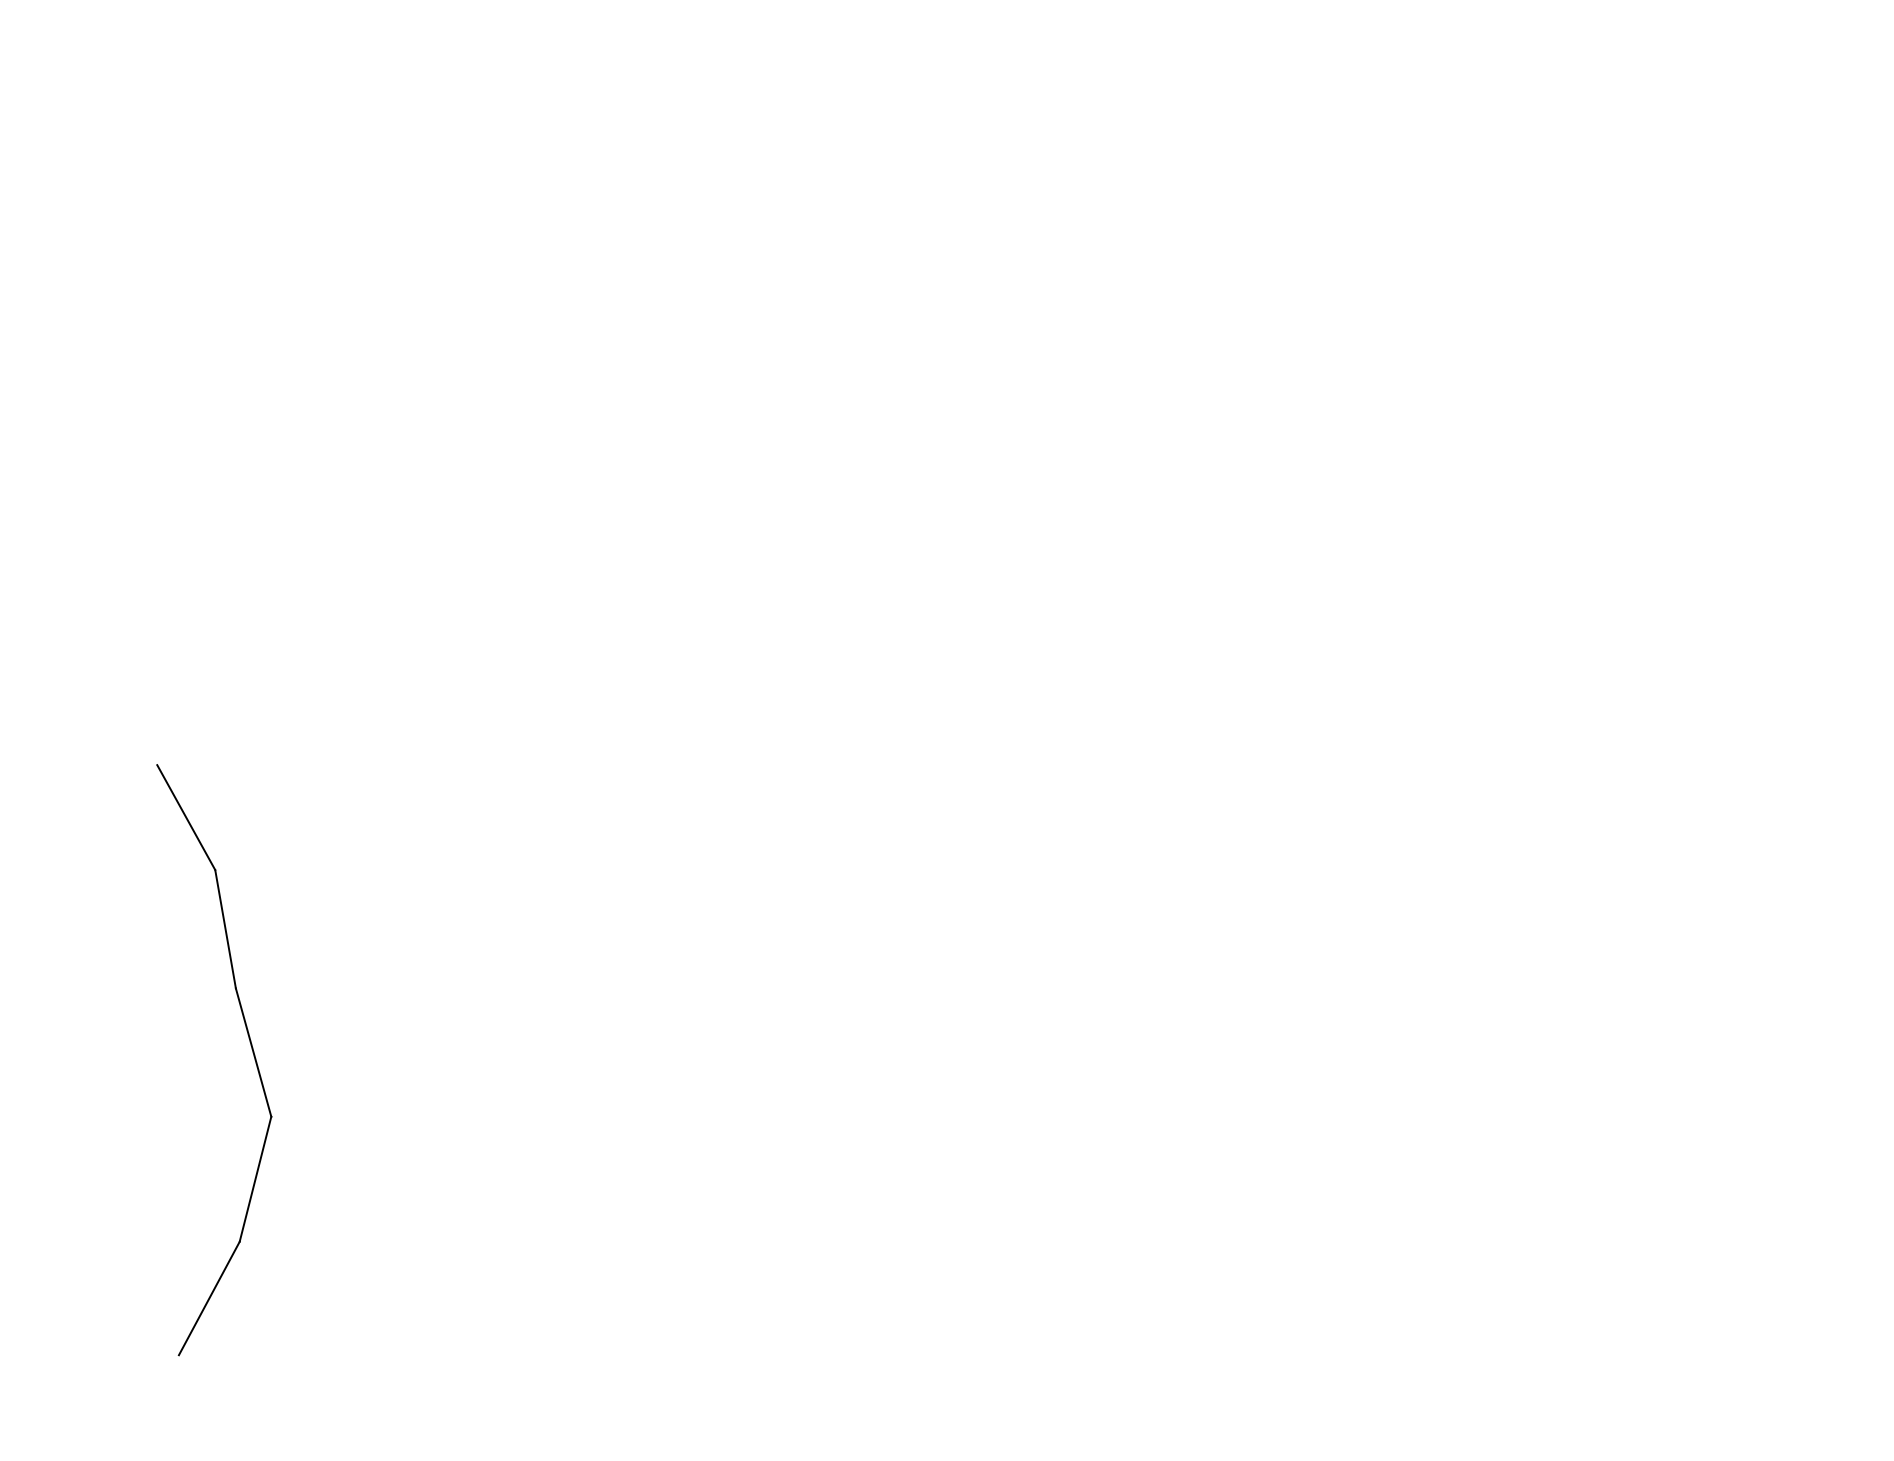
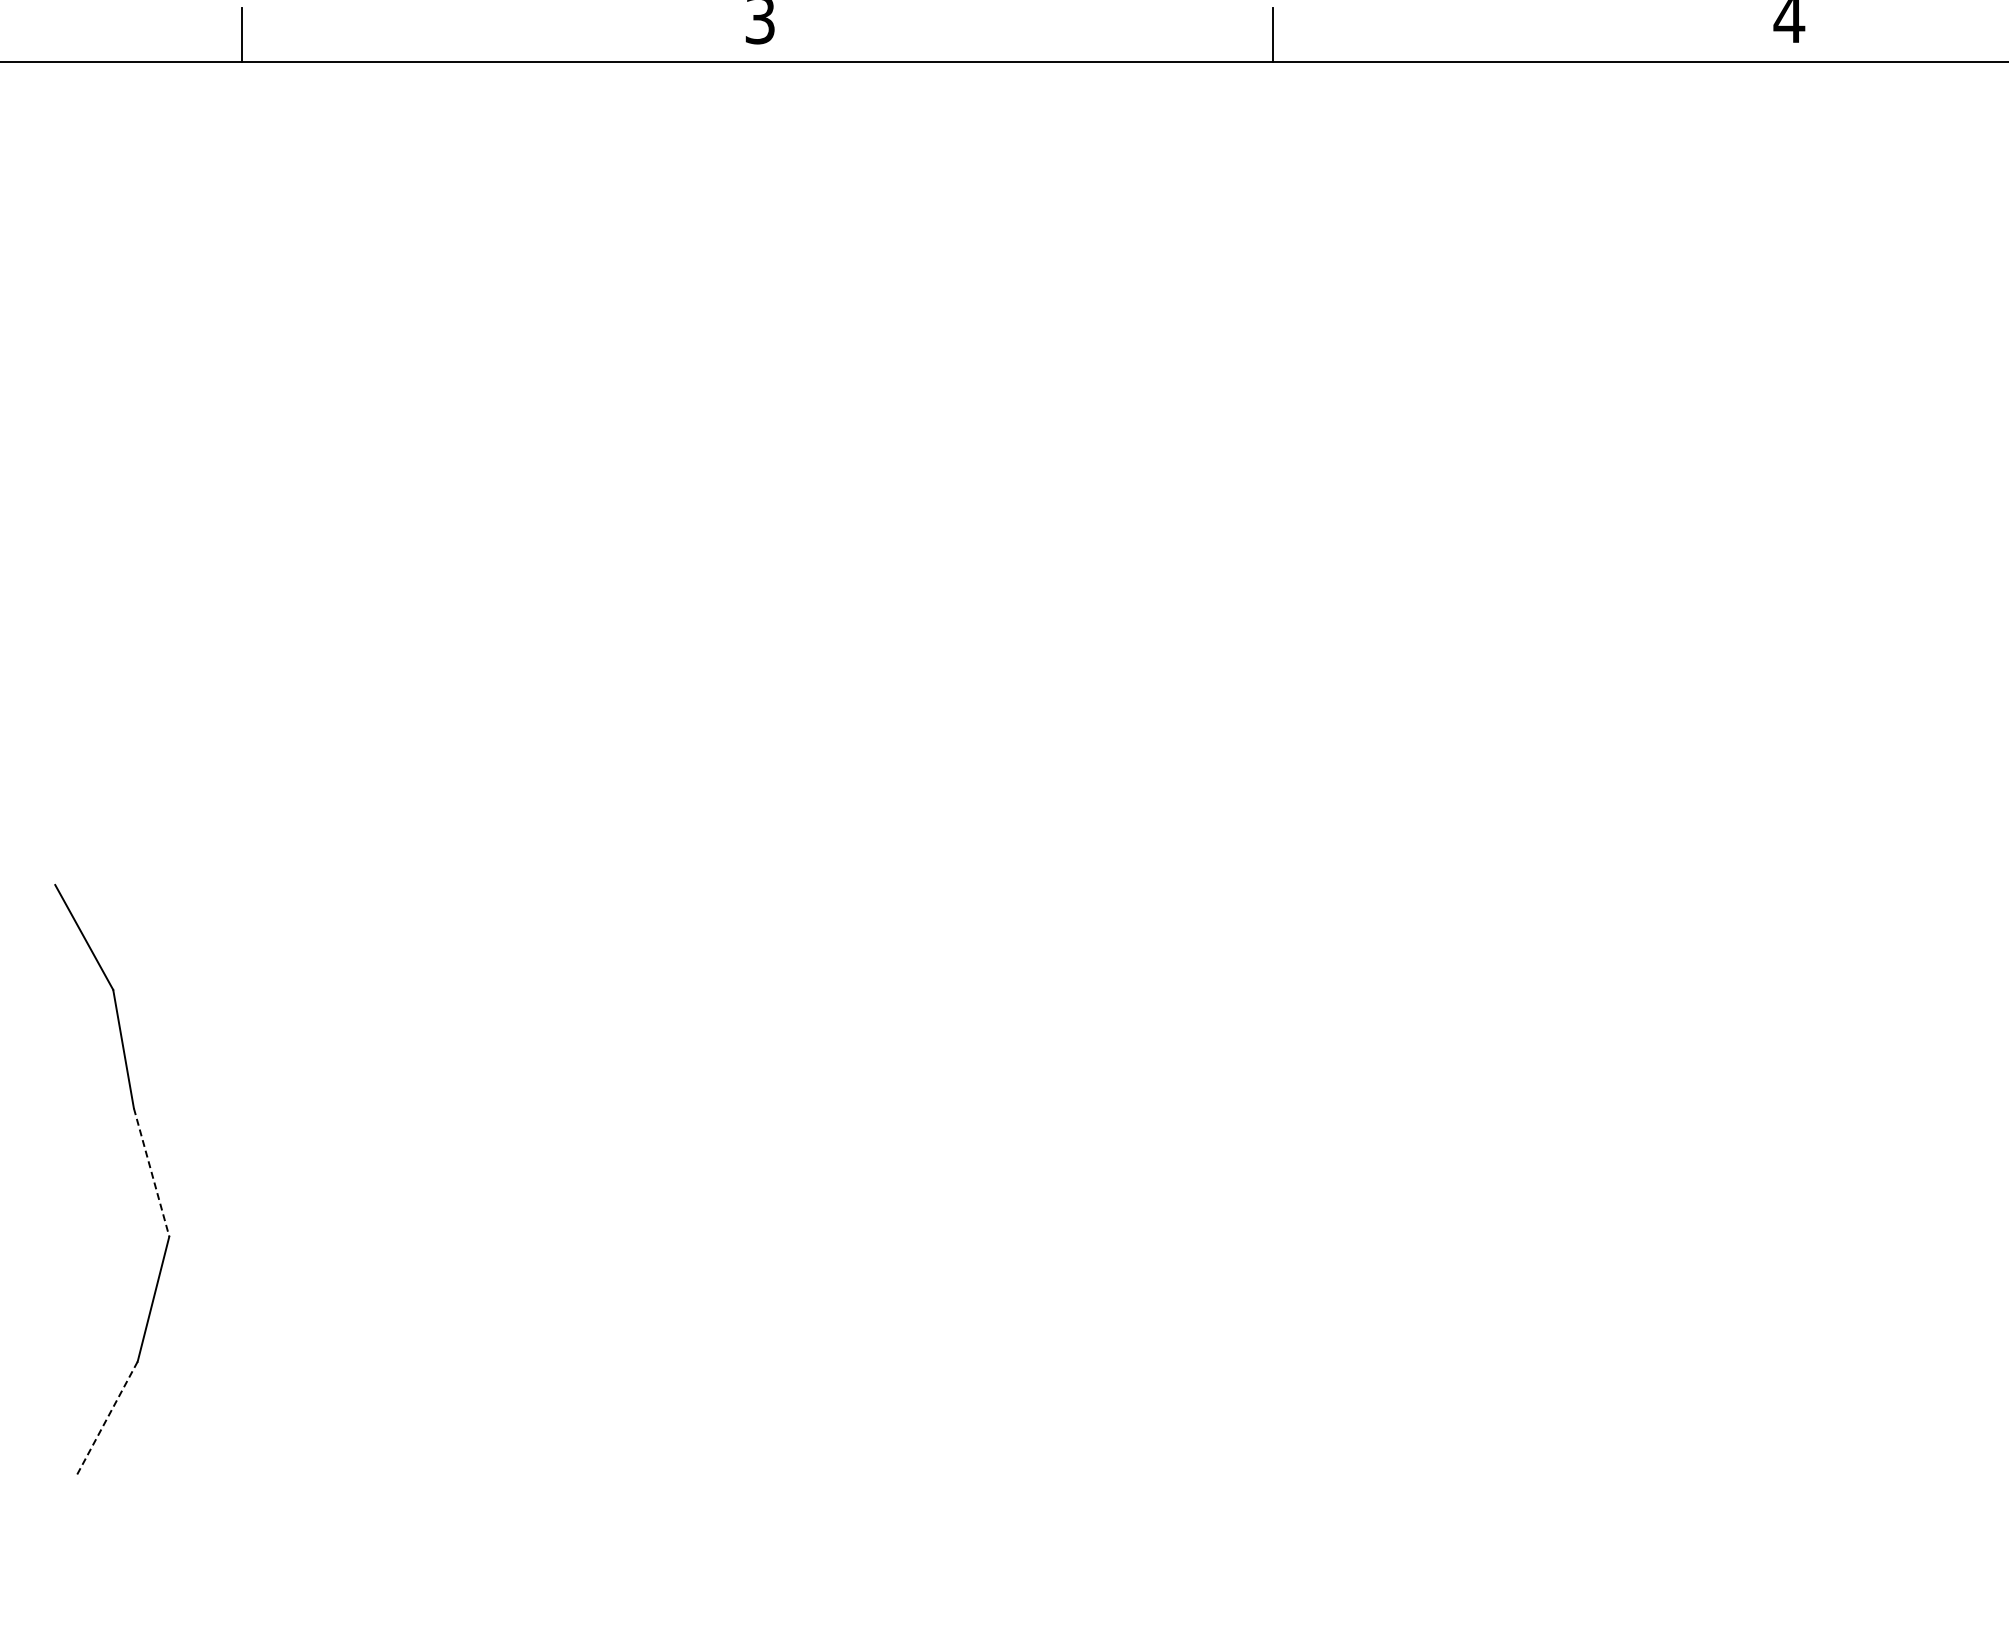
line: (253, 1052) -> (151, 1172), solid -> dashed
line: (209, 1298) -> (107, 1418), solid -> dashed

